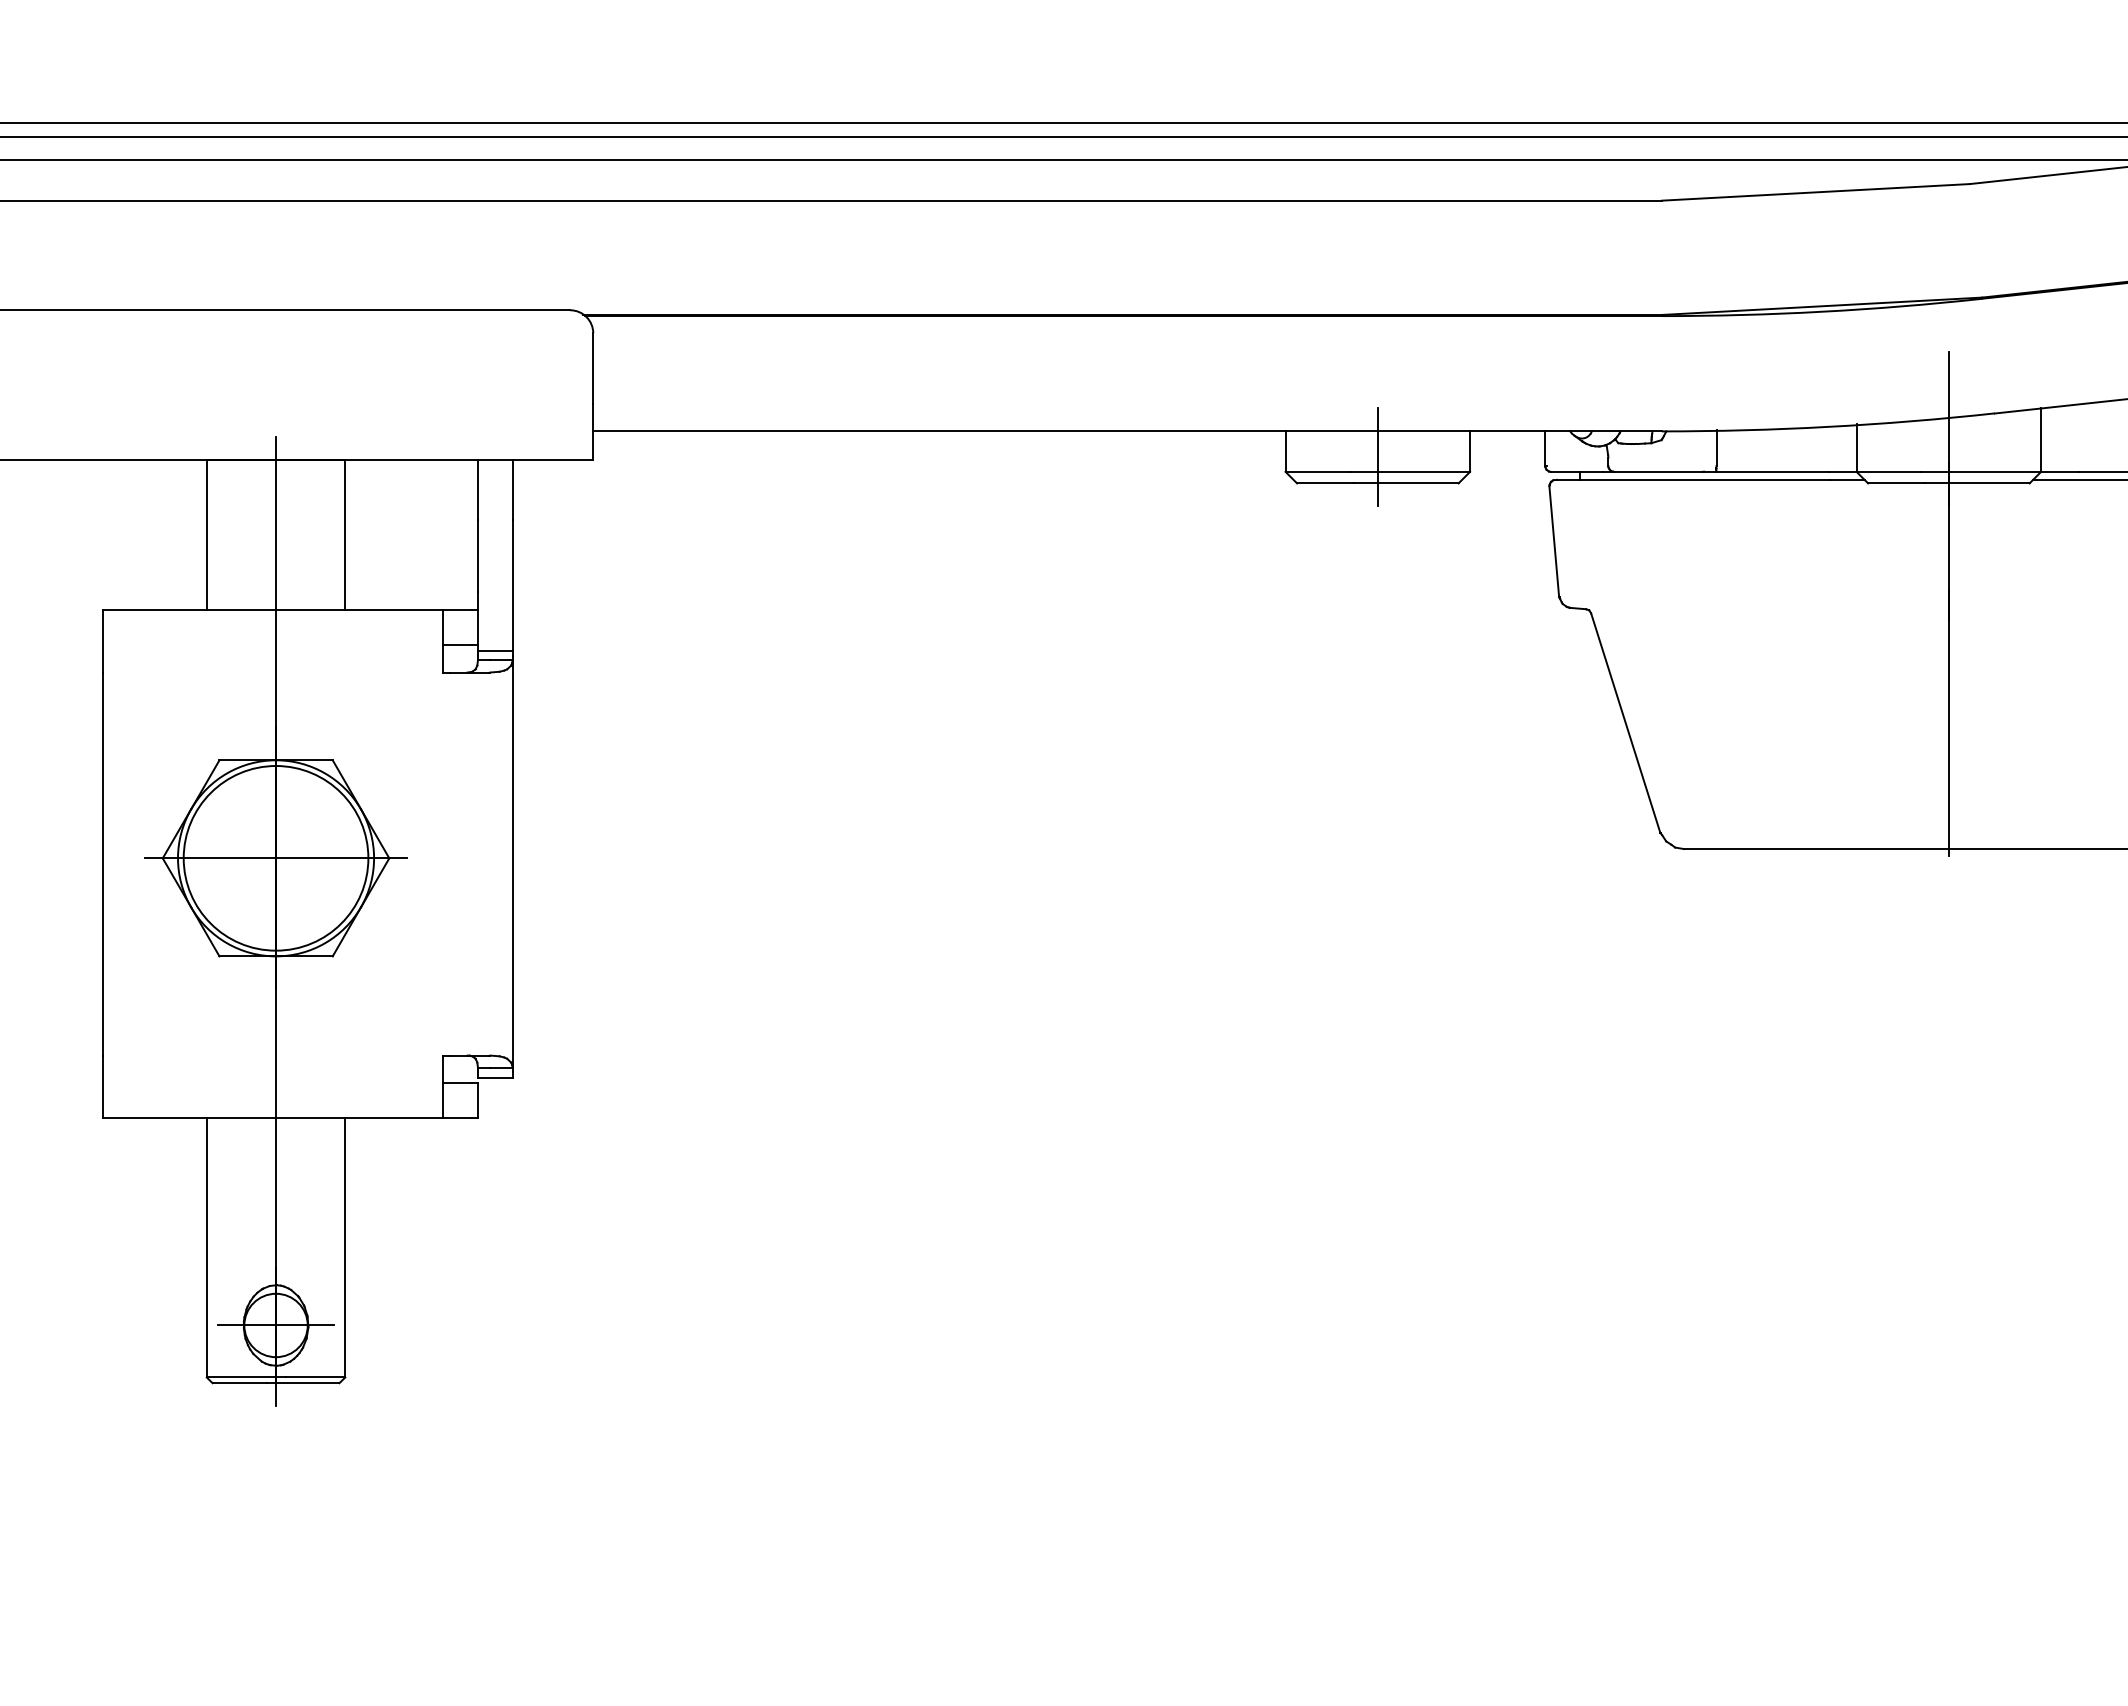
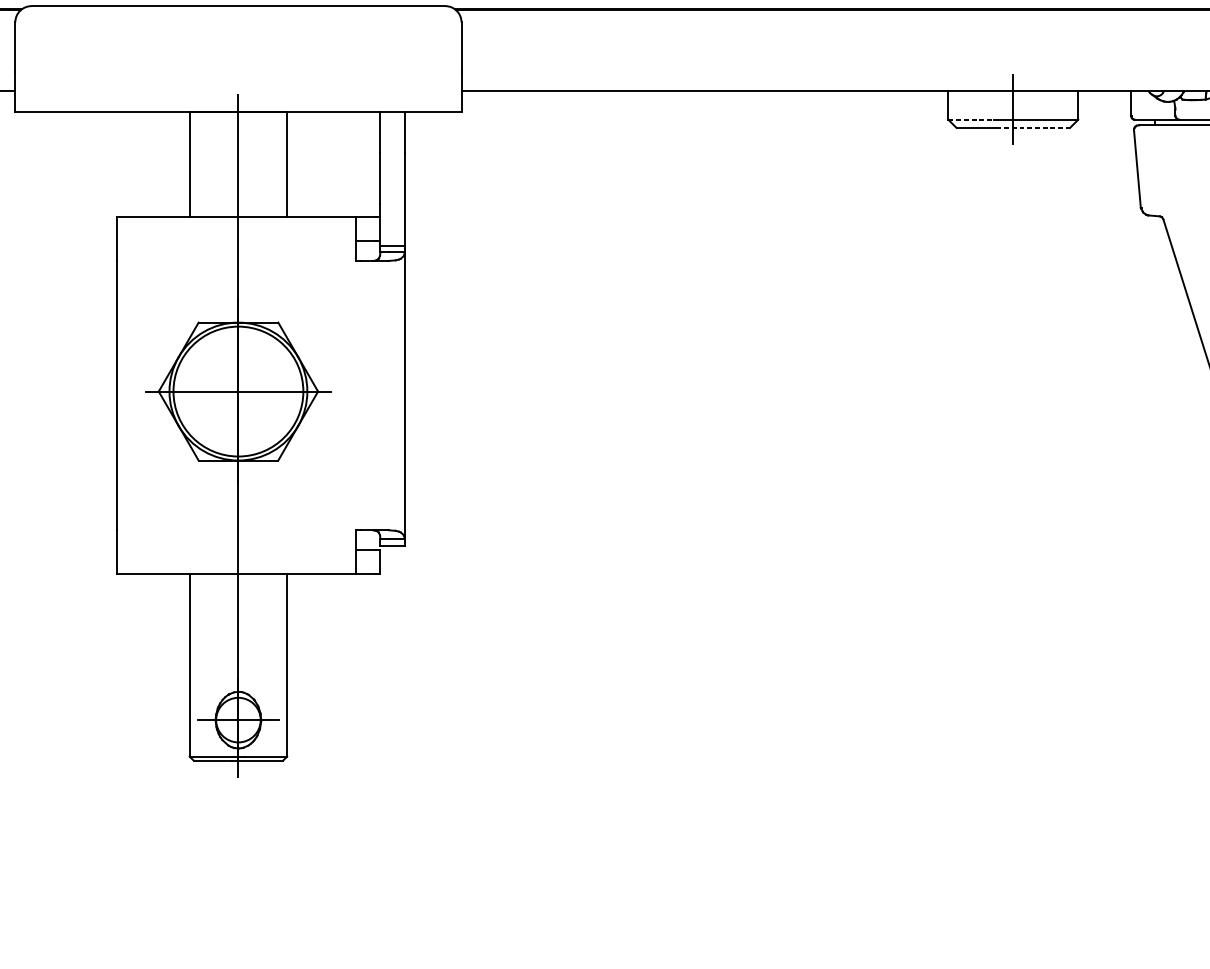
line: (1318, 471) -> (971, 119), solid -> dashed
line: (1406, 483) -> (1033, 127), solid -> dashed

